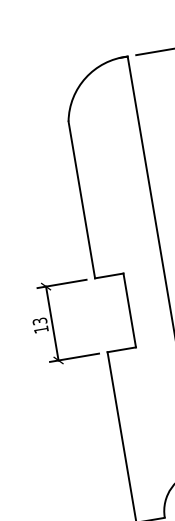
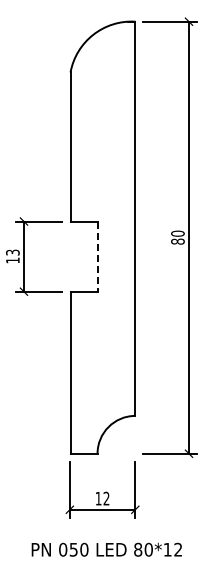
line: (129, 311) -> (97, 257), solid -> dashed

